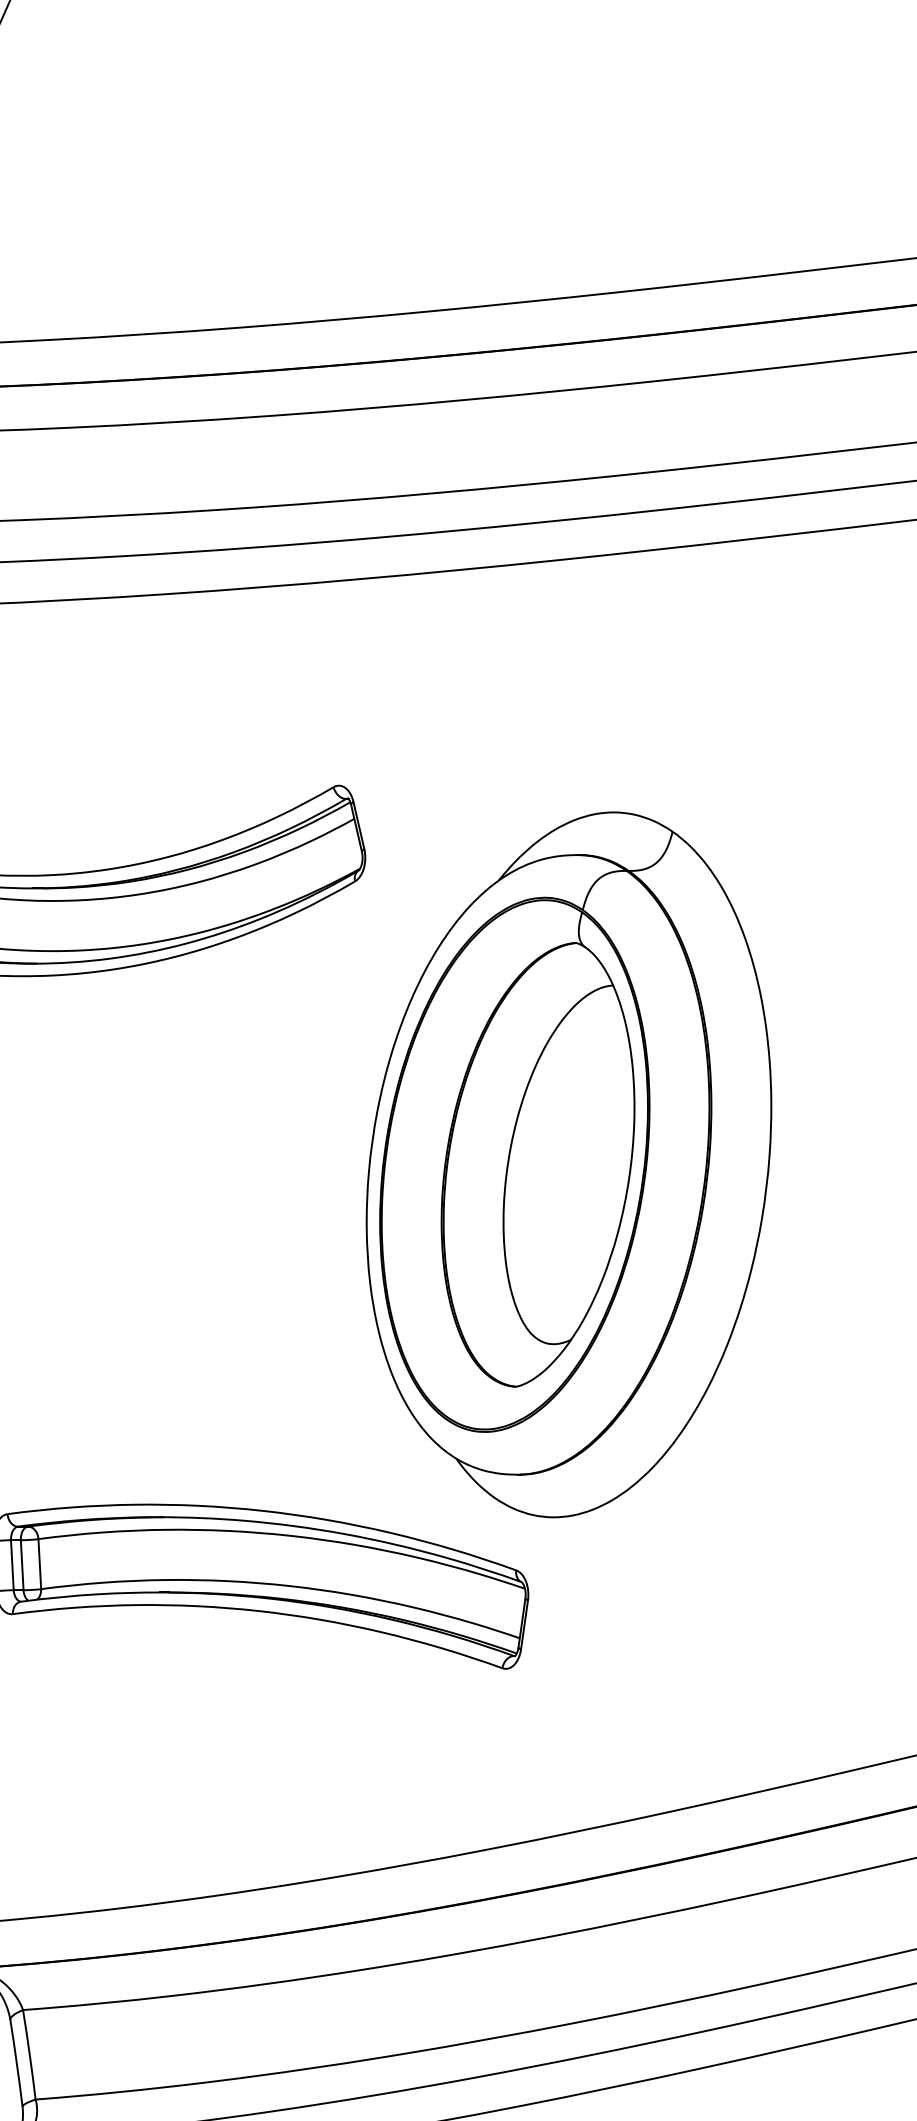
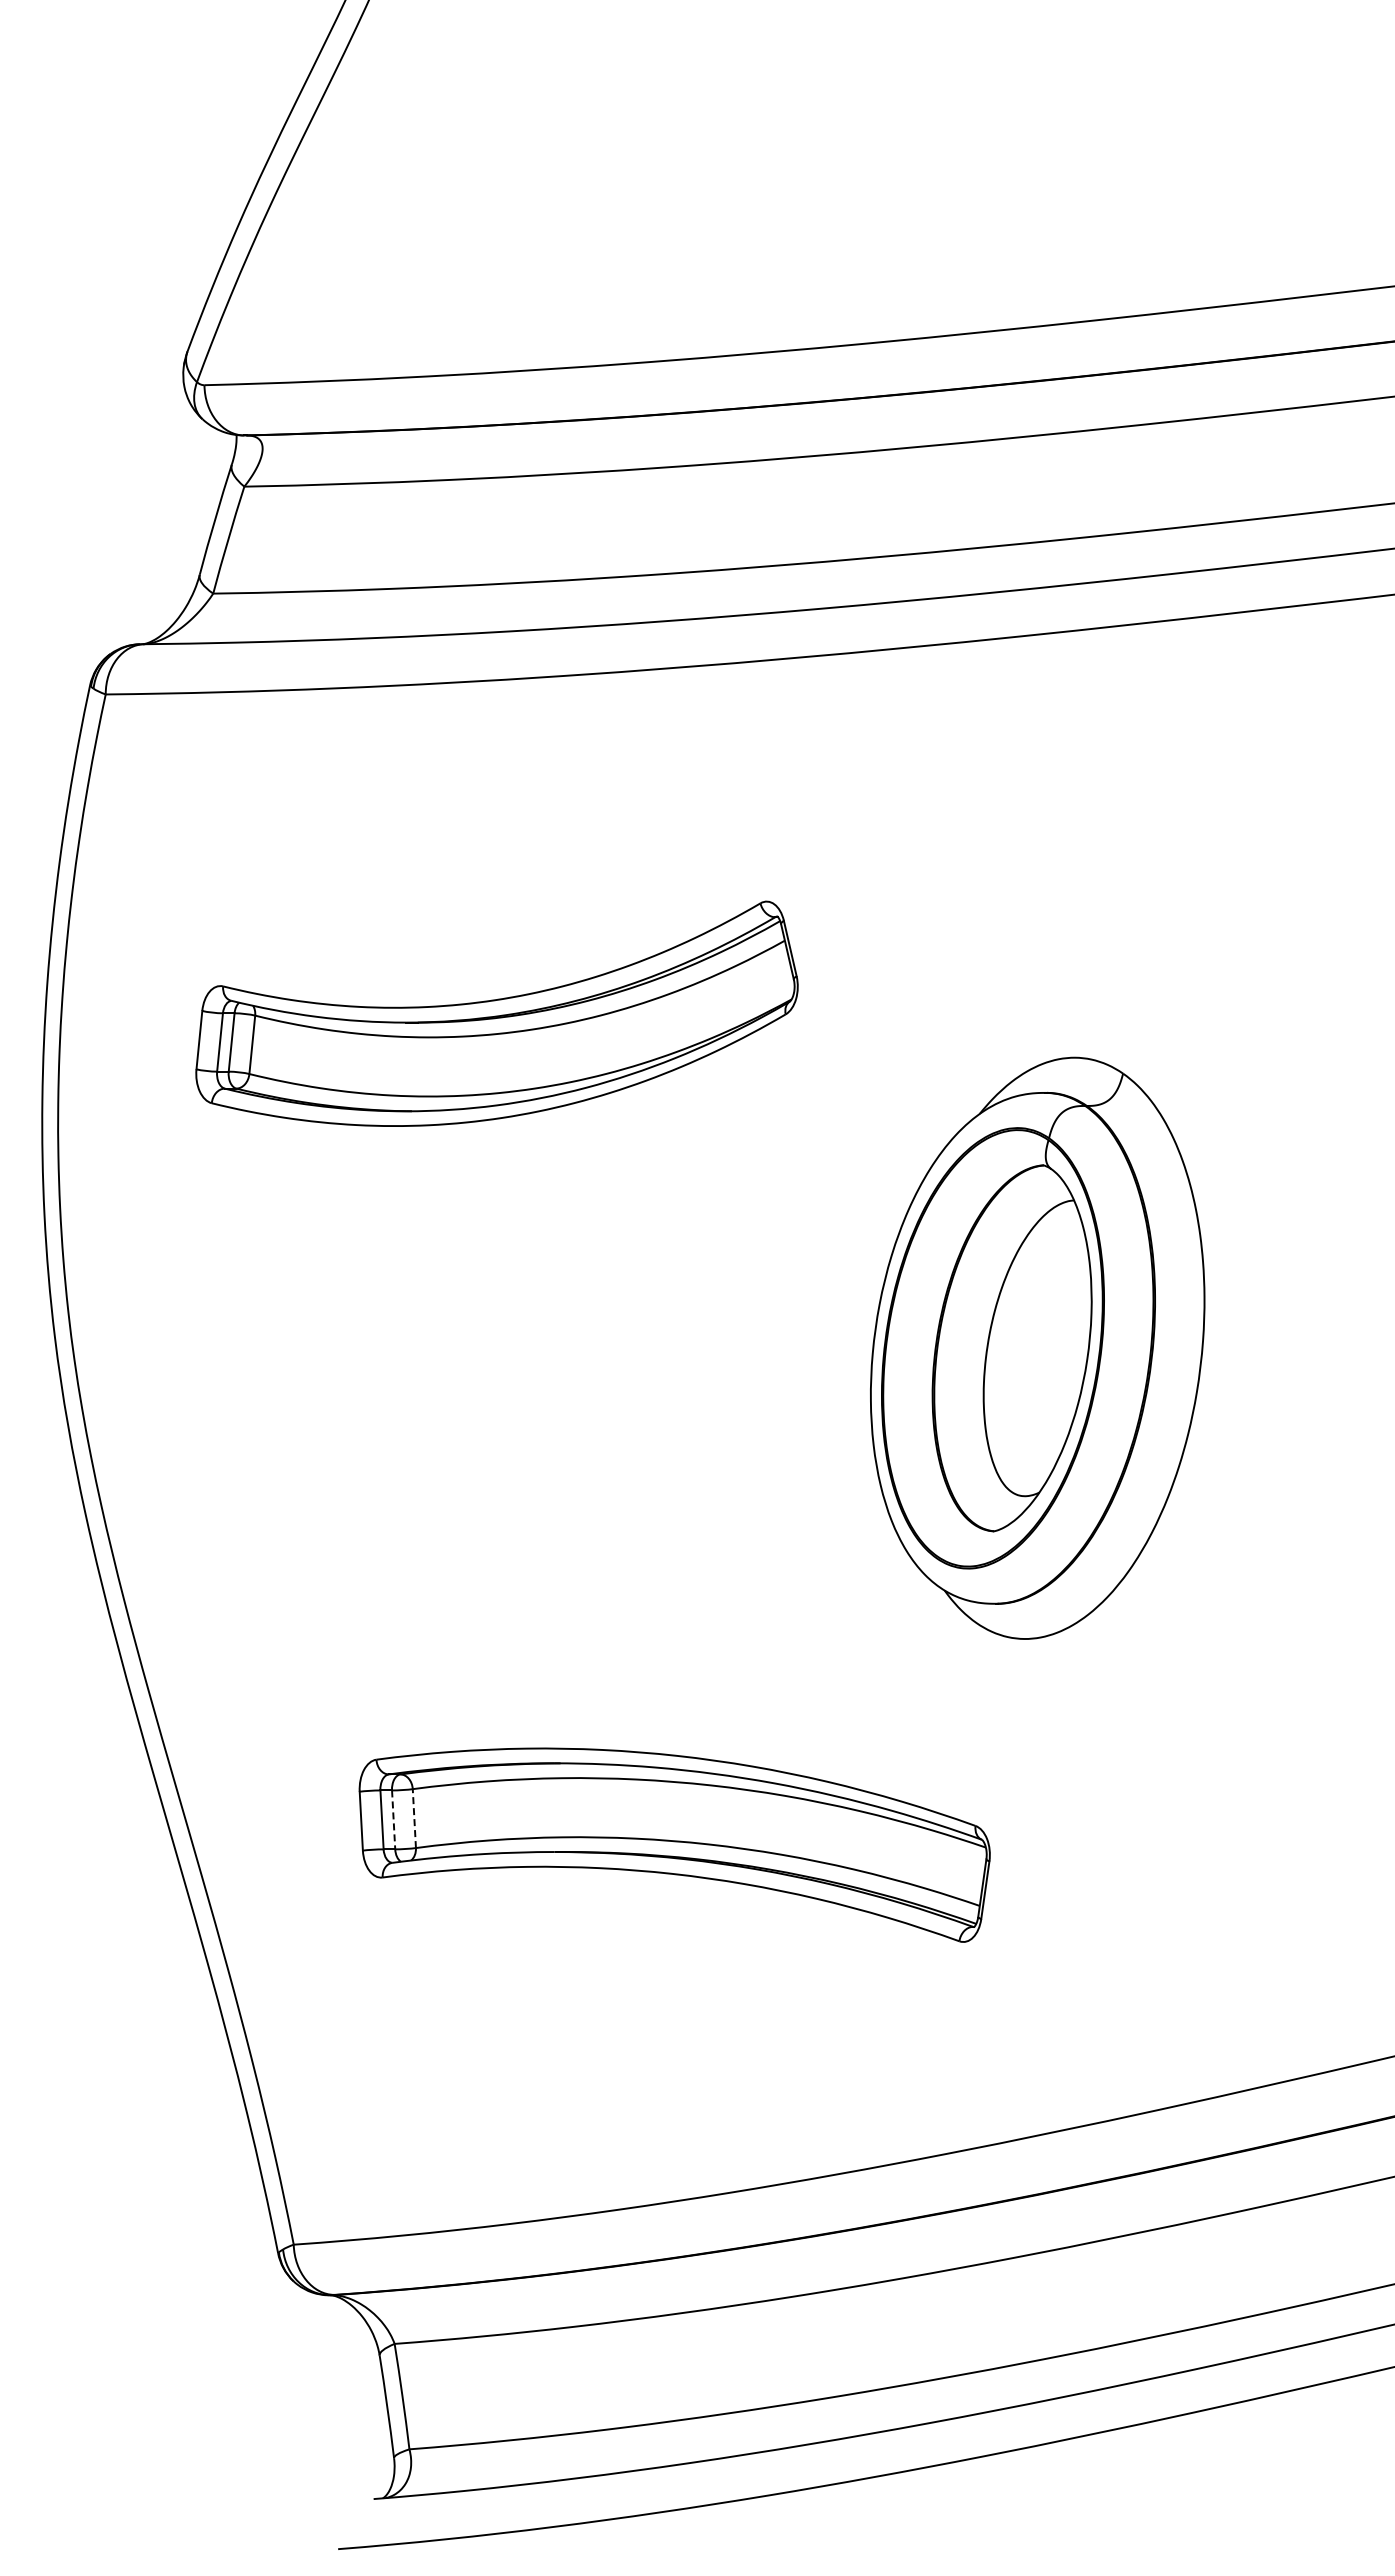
part: (568, 1165) -> (1037, 1348), size x0.7
line: (39, 1564) -> (414, 1818), solid -> dashed
line: (22, 1565) -> (393, 1820), solid -> dashed

